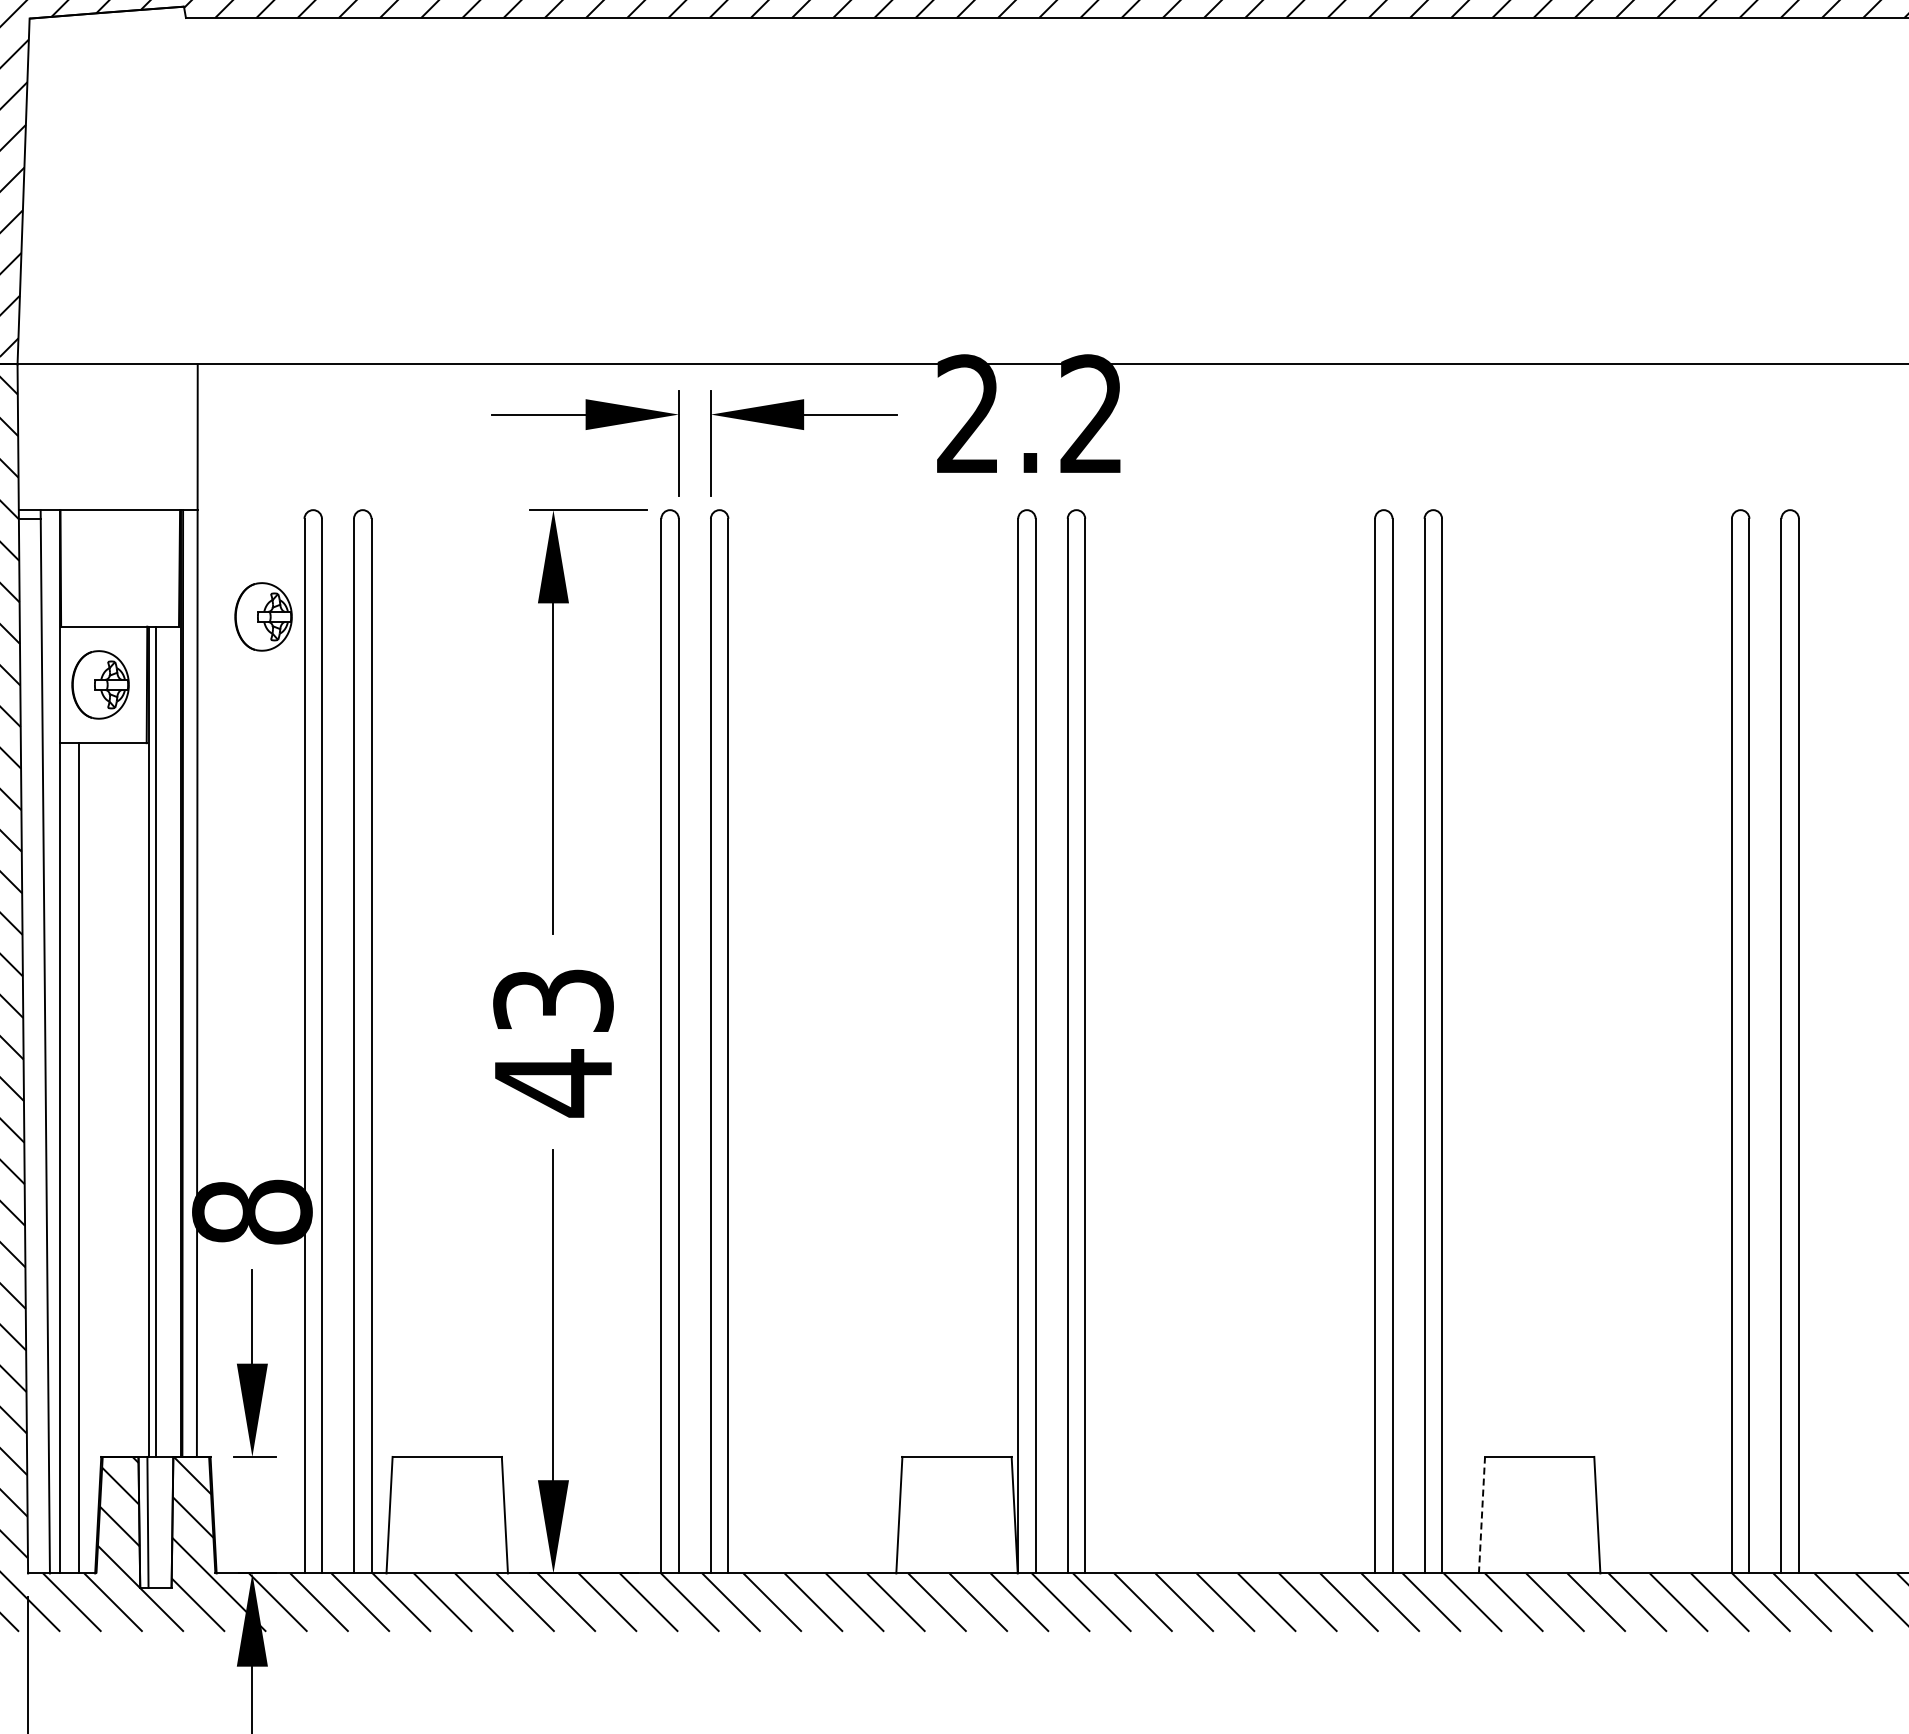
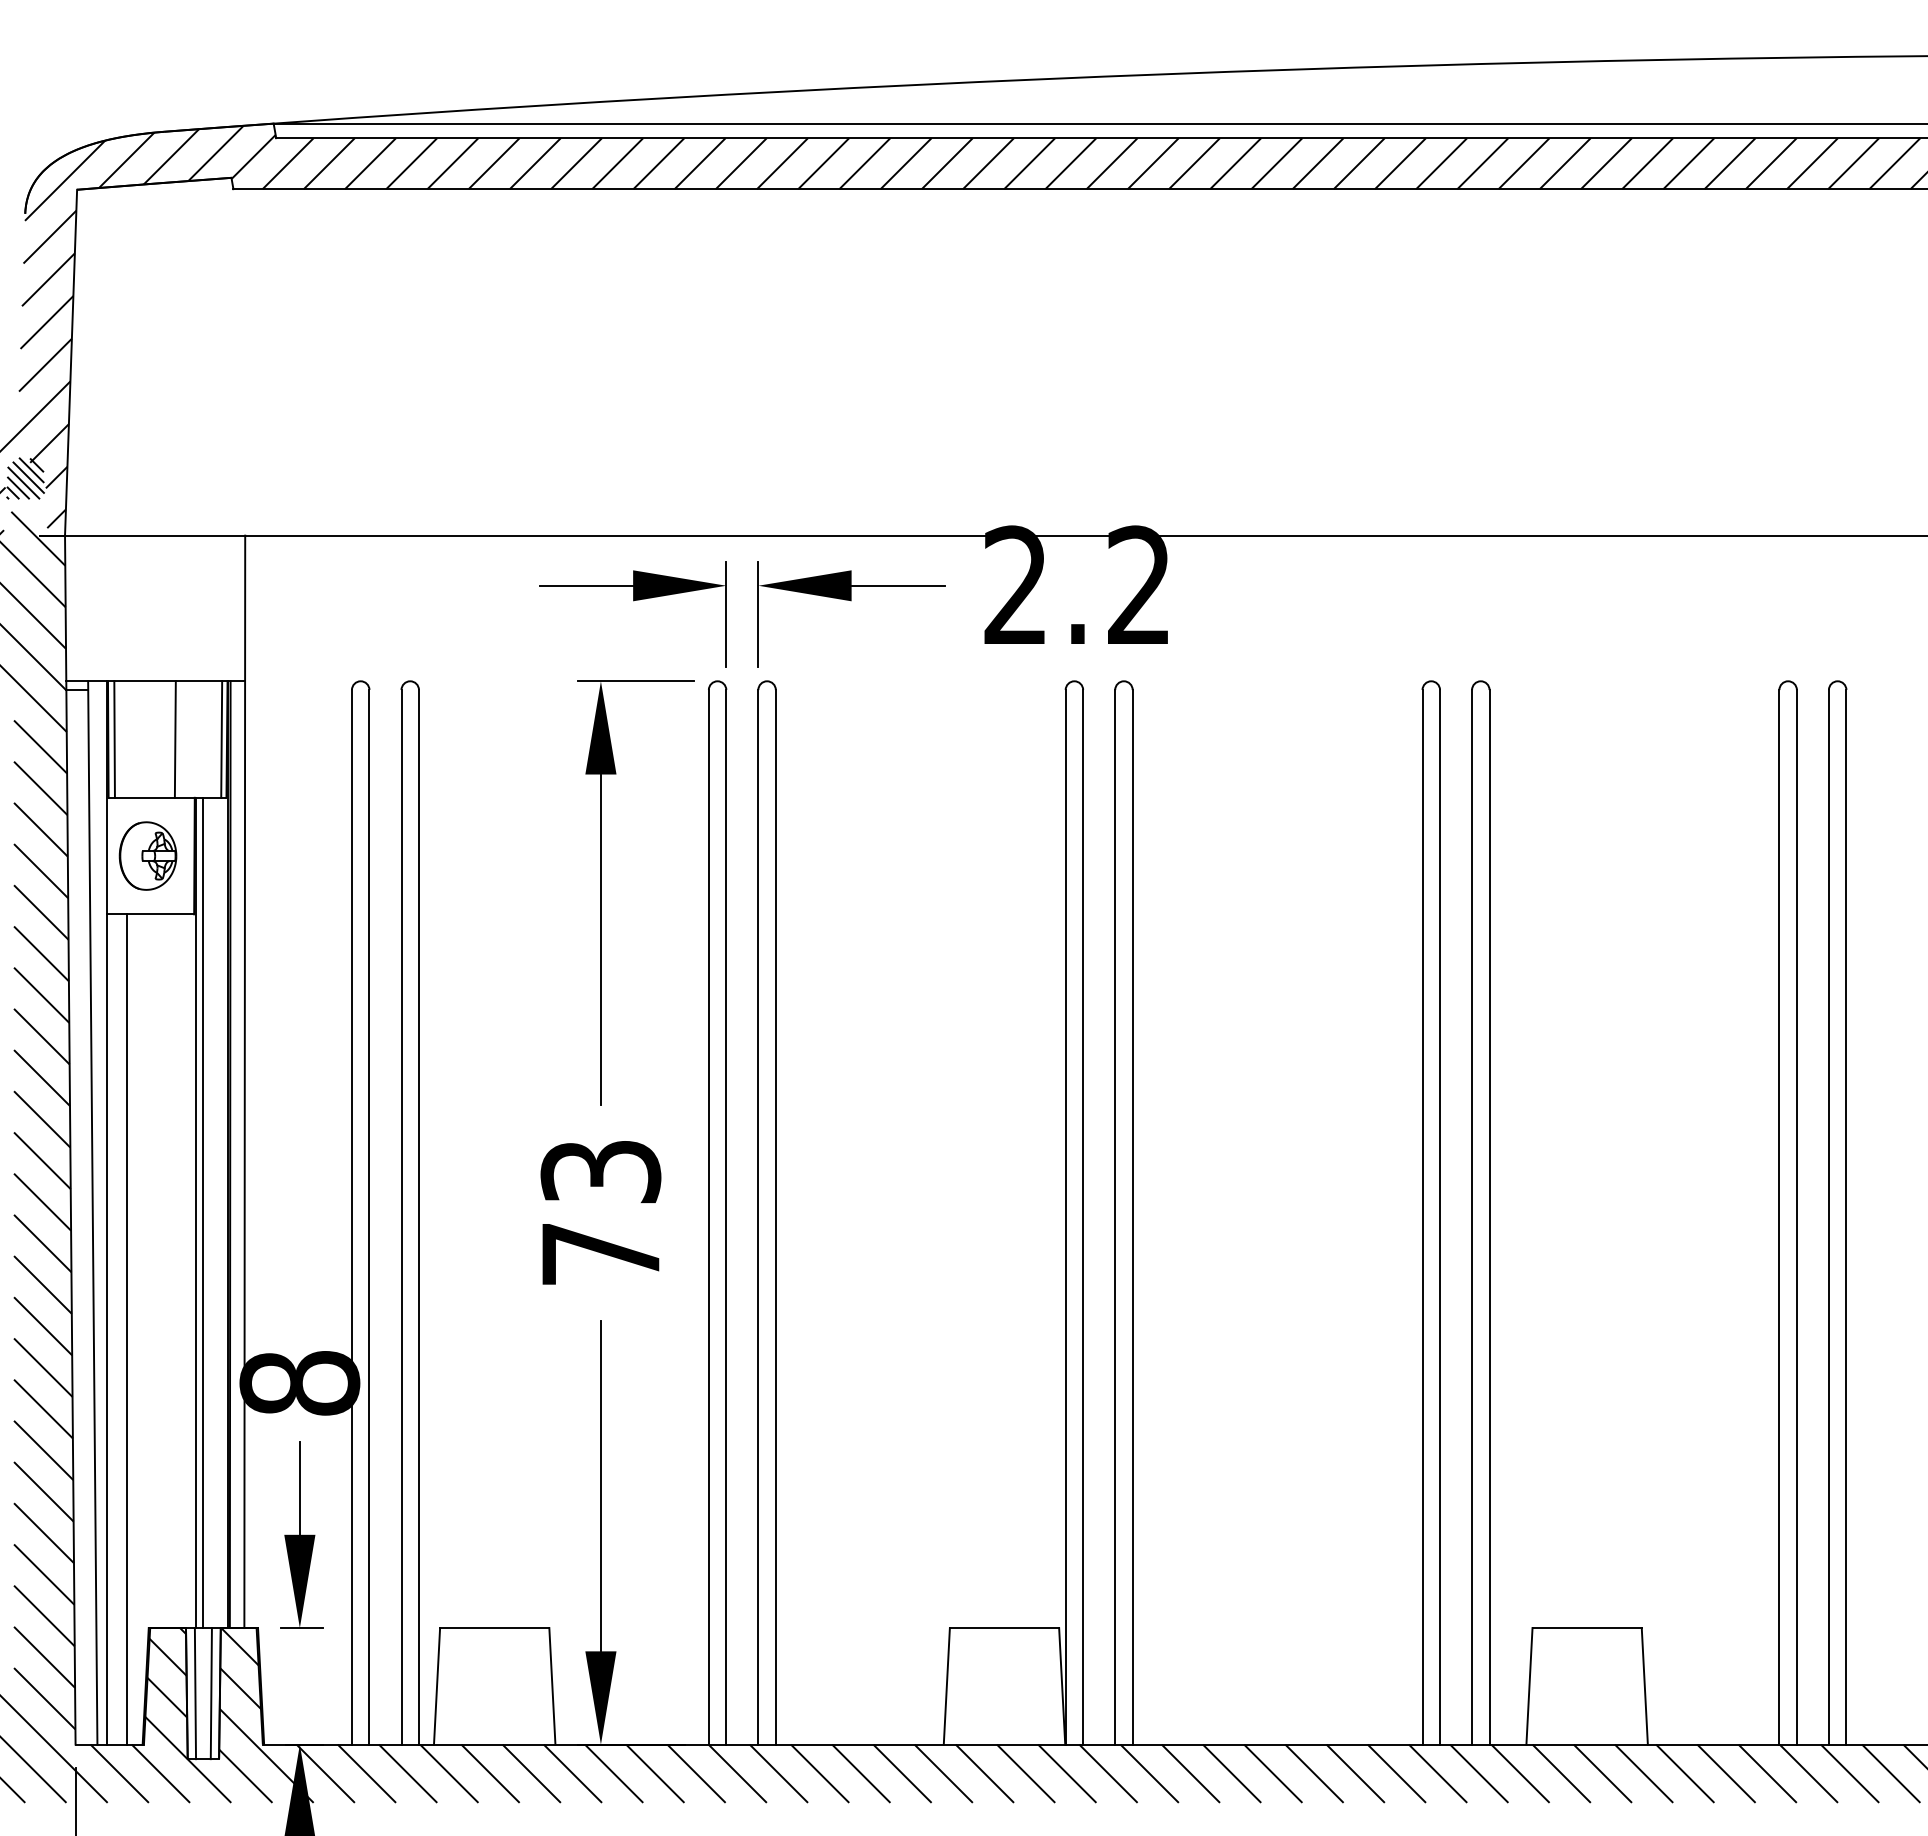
line: (67, 568) -> (114, 739), added
line: (127, 568) -> (174, 739), added
line: (174, 568) -> (221, 739), added
part: (263, 616) -> (310, 787), removed
text: (553, 1083) -> (600, 1254), 43 -> 73
line: (1482, 1514) -> (1529, 1685), dashed -> solid
line: (163, 1522) -> (210, 1693), added

